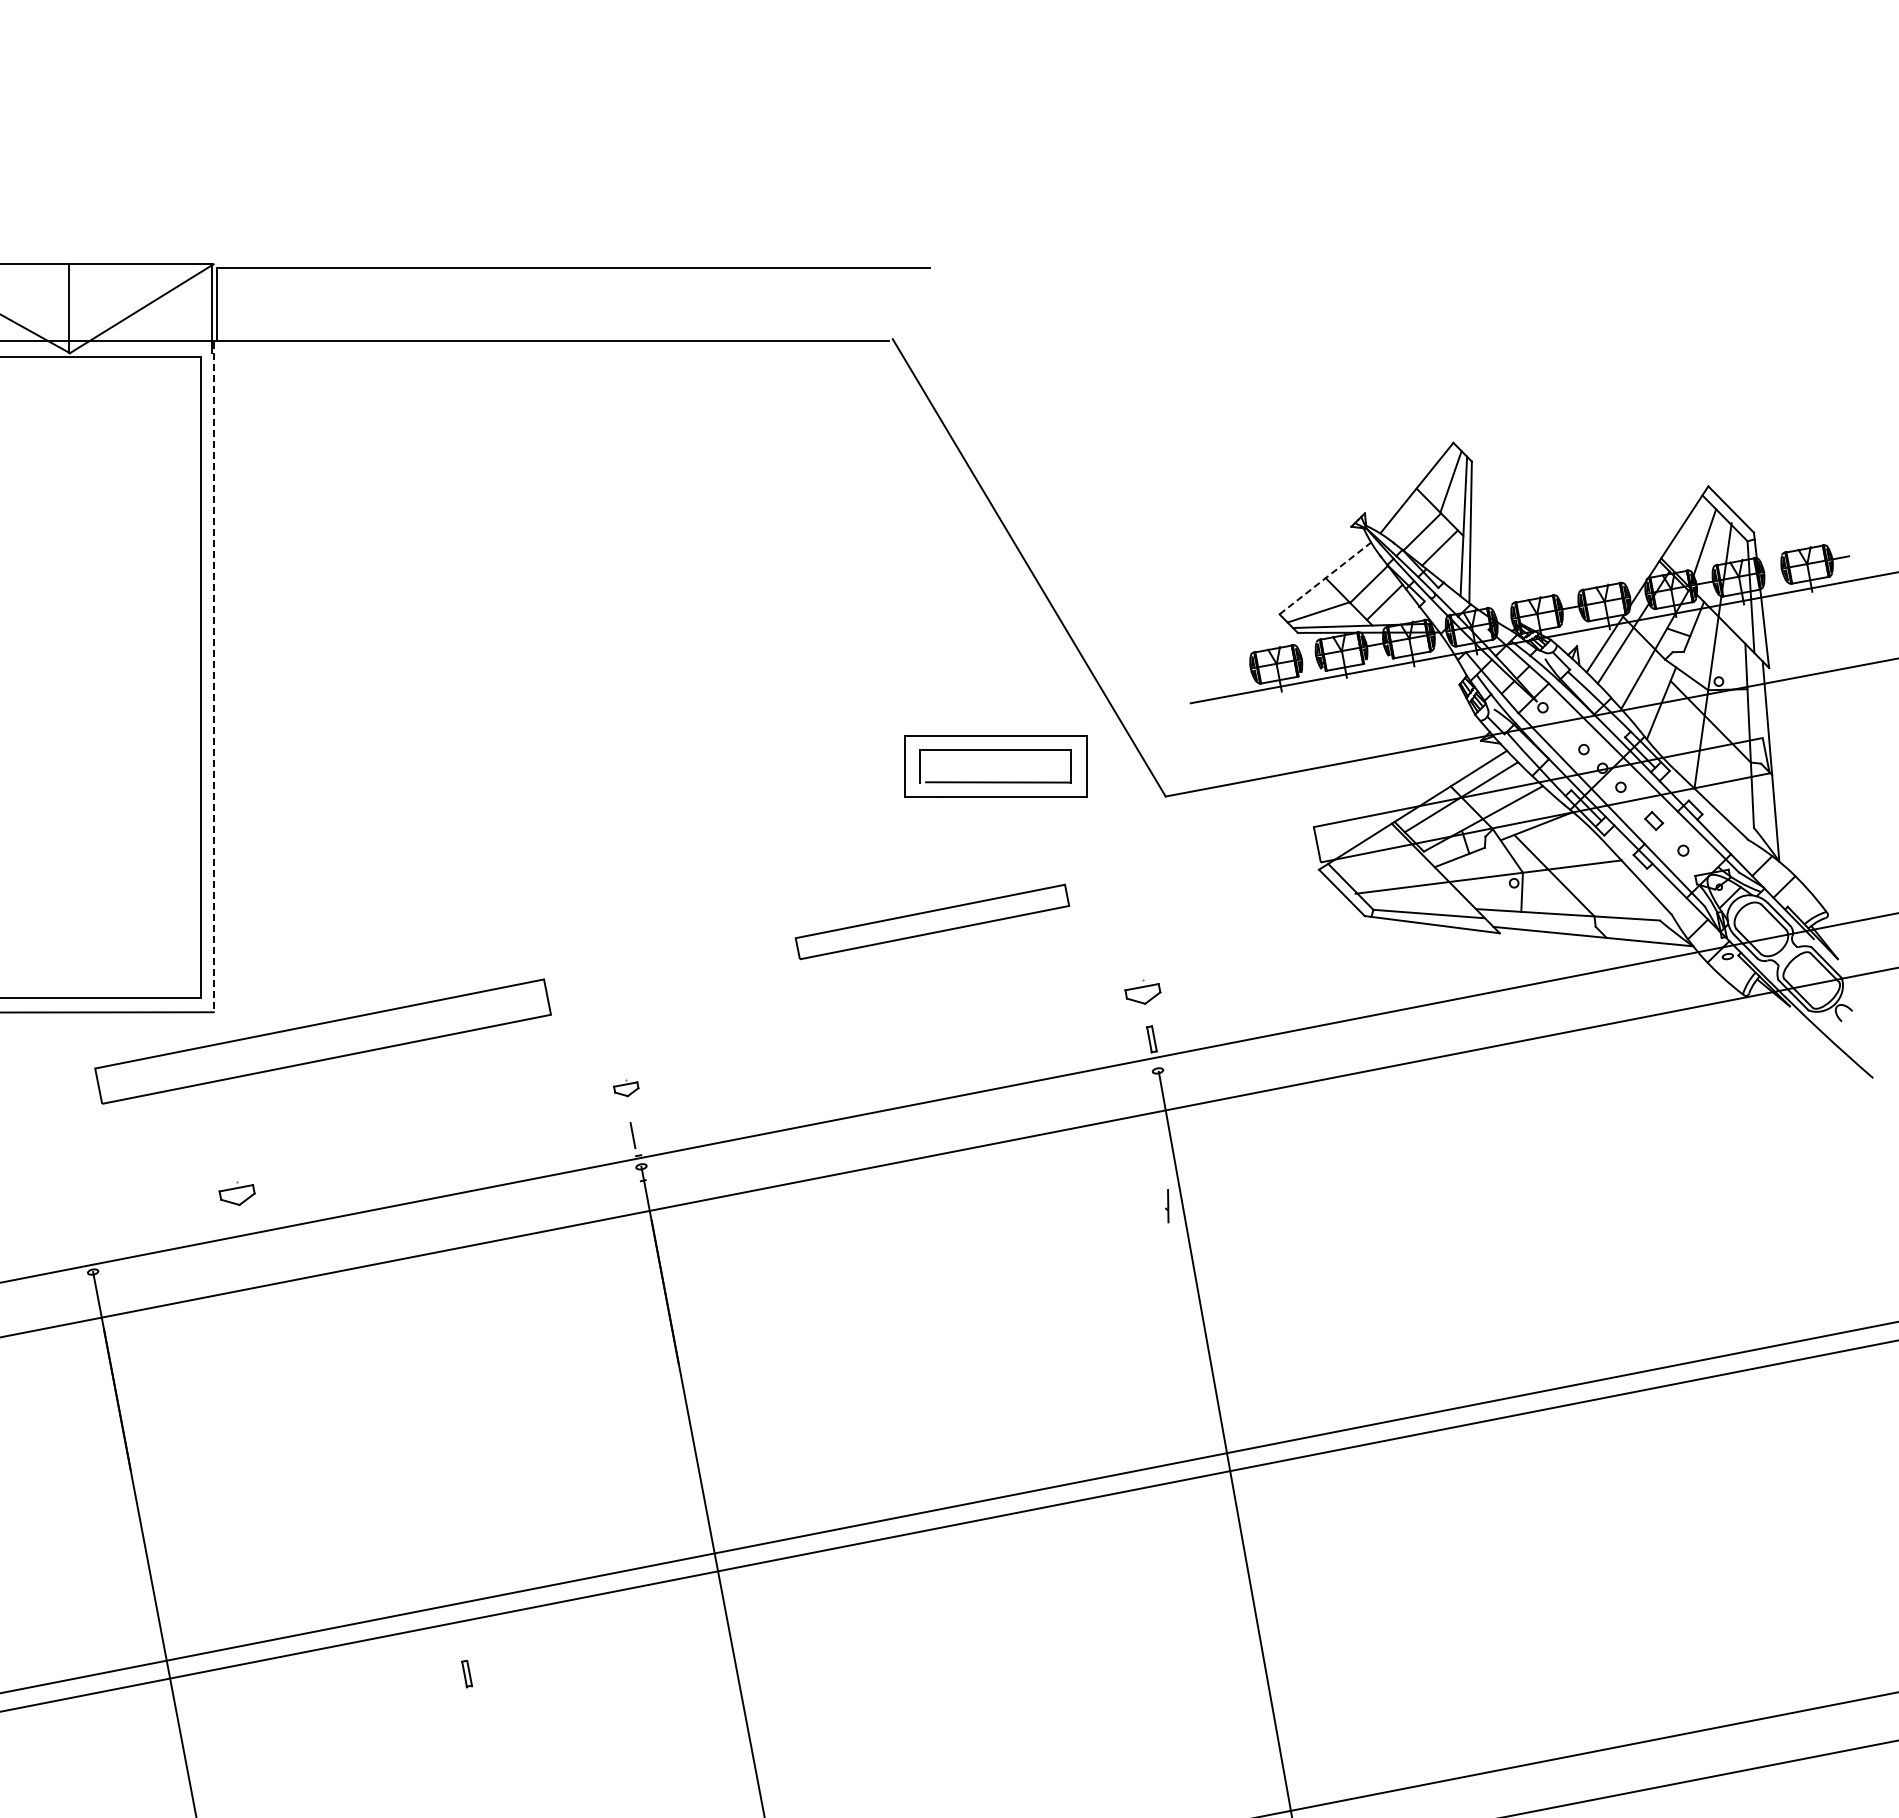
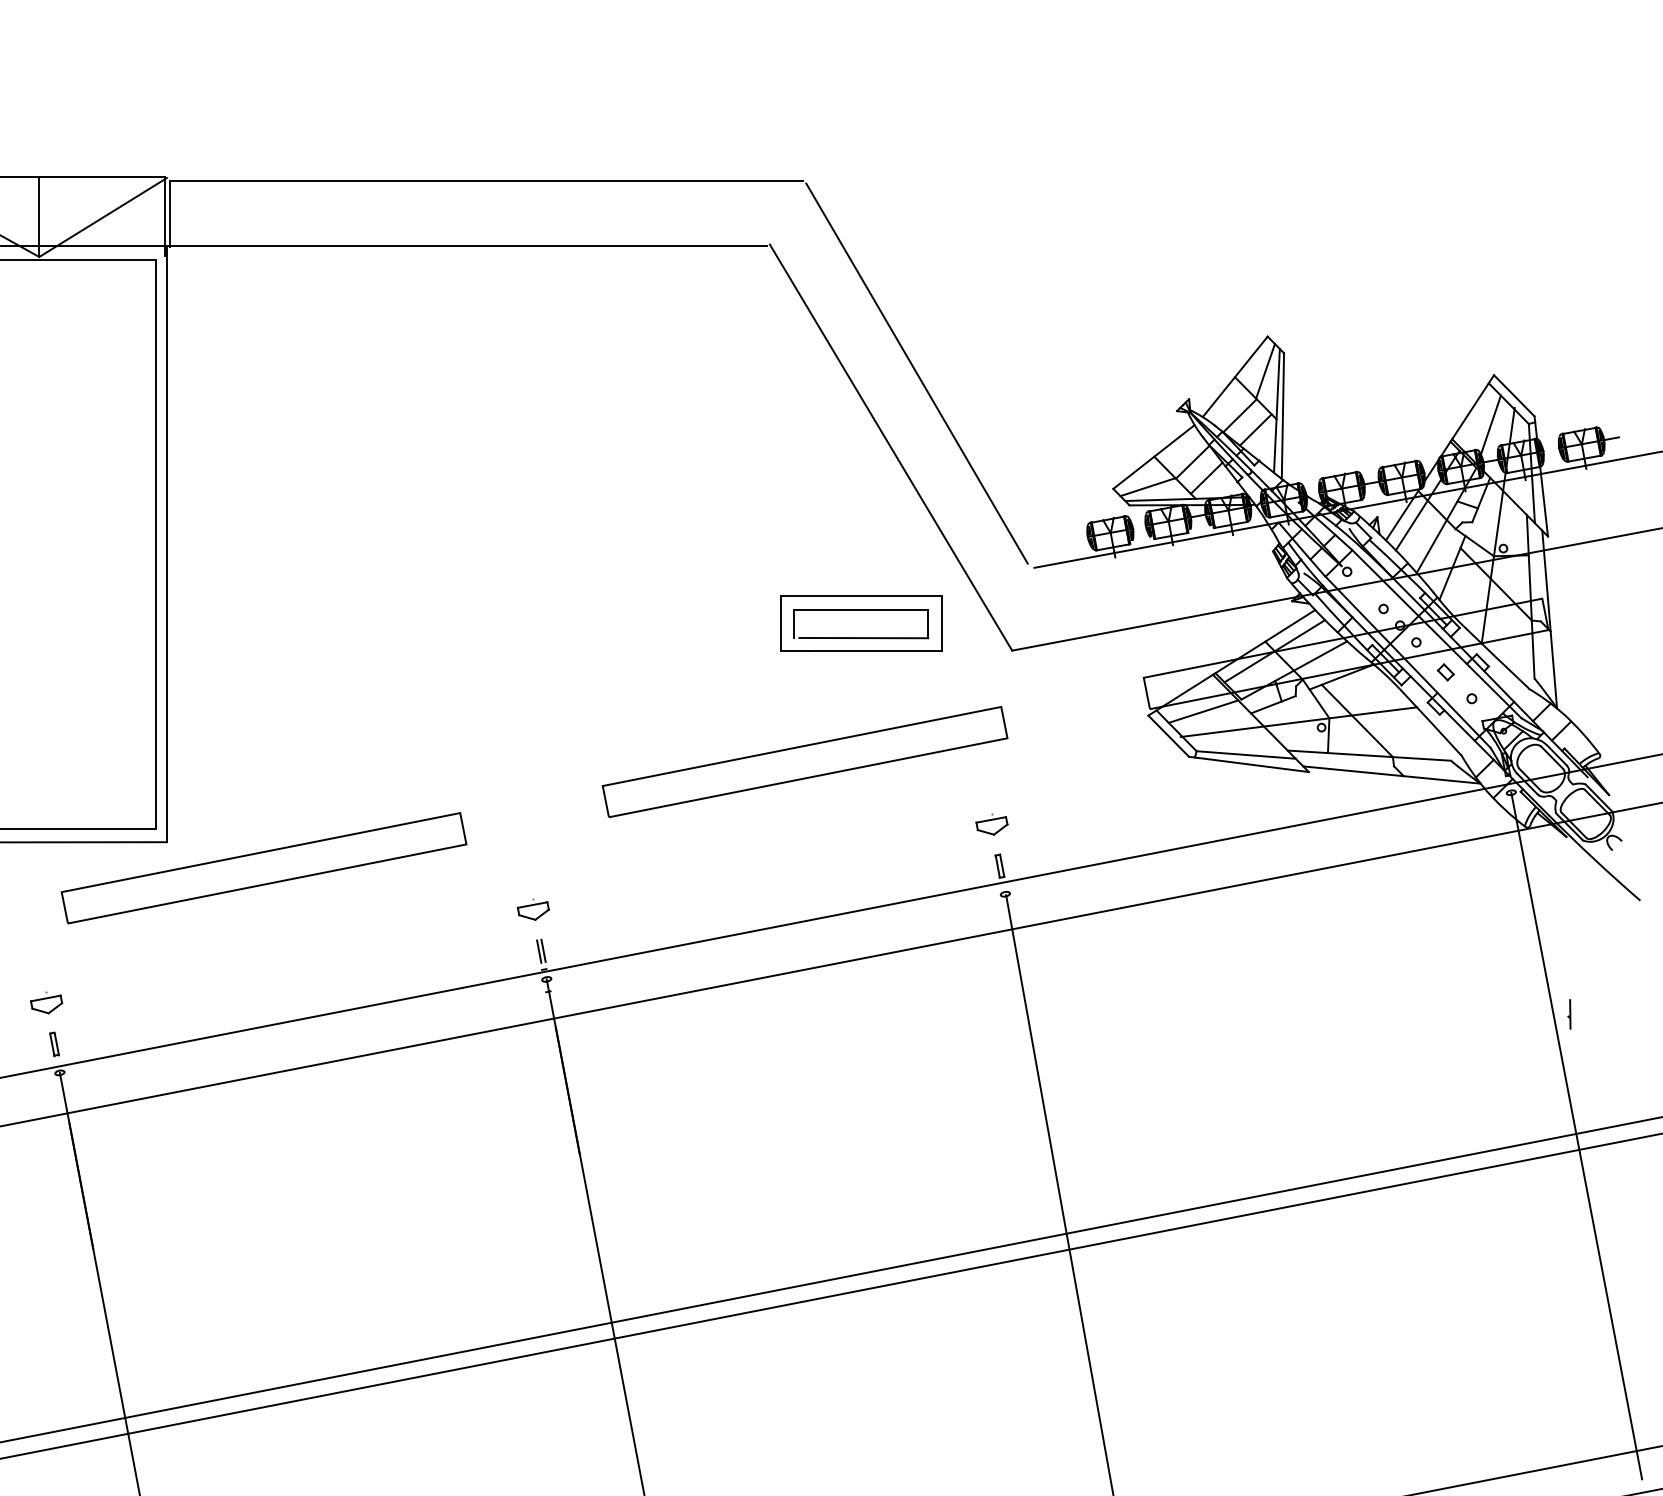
line: (1058, 484) -> (917, 373), added
line: (1325, 578) -> (1154, 457), dashed -> solid
line: (213, 677) -> (166, 544), dashed -> solid
line: (1380, 864) -> (1202, 710), added
part: (932, 921) -> (805, 761), size x1.67
part: (625, 1087) -> (532, 908), size x1.43
line: (637, 1134) -> (543, 950), added
part: (236, 1193) -> (46, 1003), moved
part: (1167, 1206) -> (1569, 1014), moved
line: (1801, 1342) -> (1576, 1135), added
part: (466, 1673) -> (53, 1043), moved

